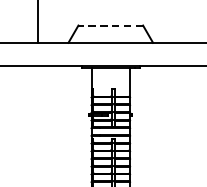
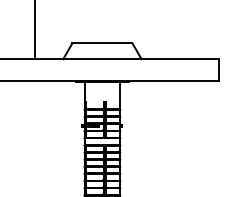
line: (110, 25) -> (102, 43), dashed -> solid

